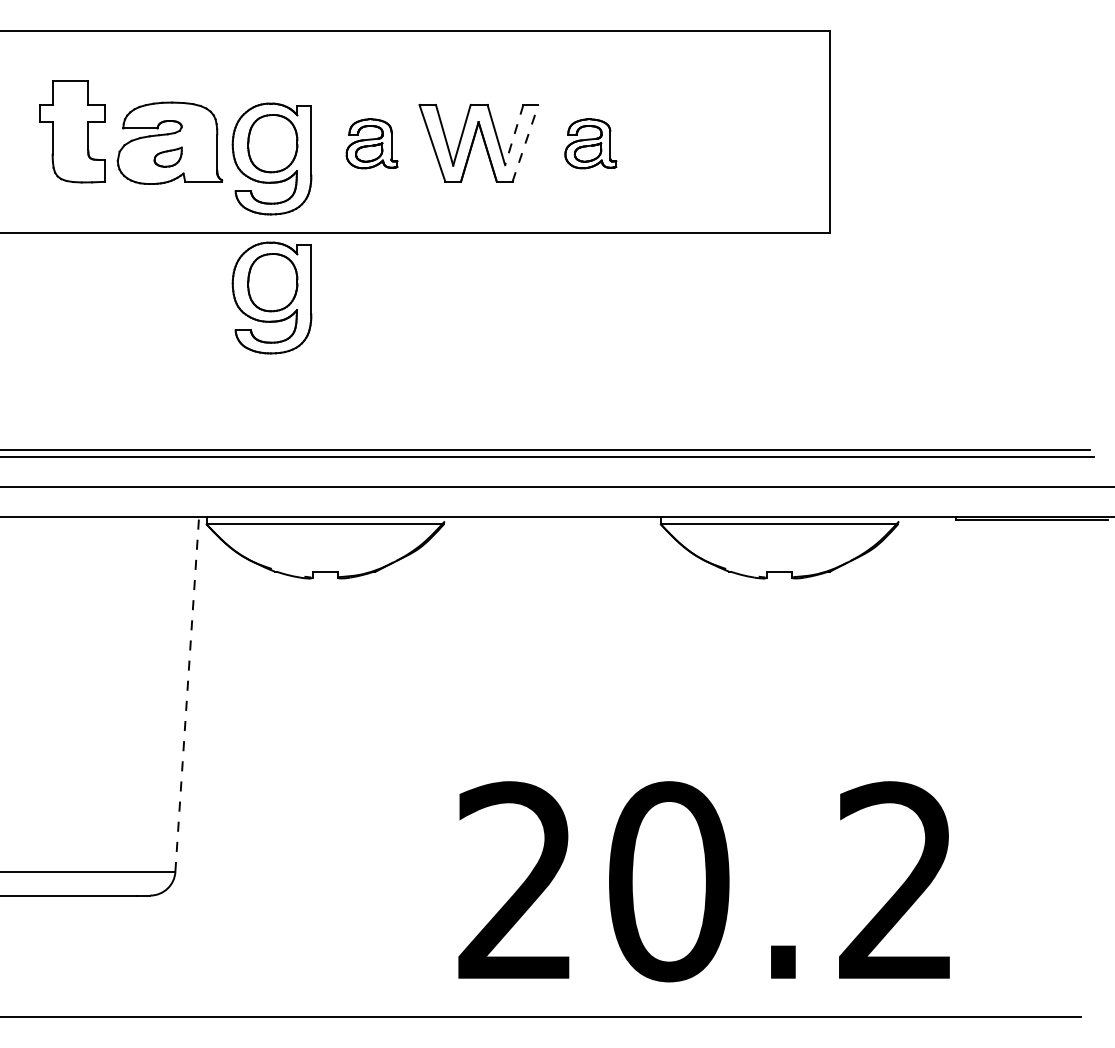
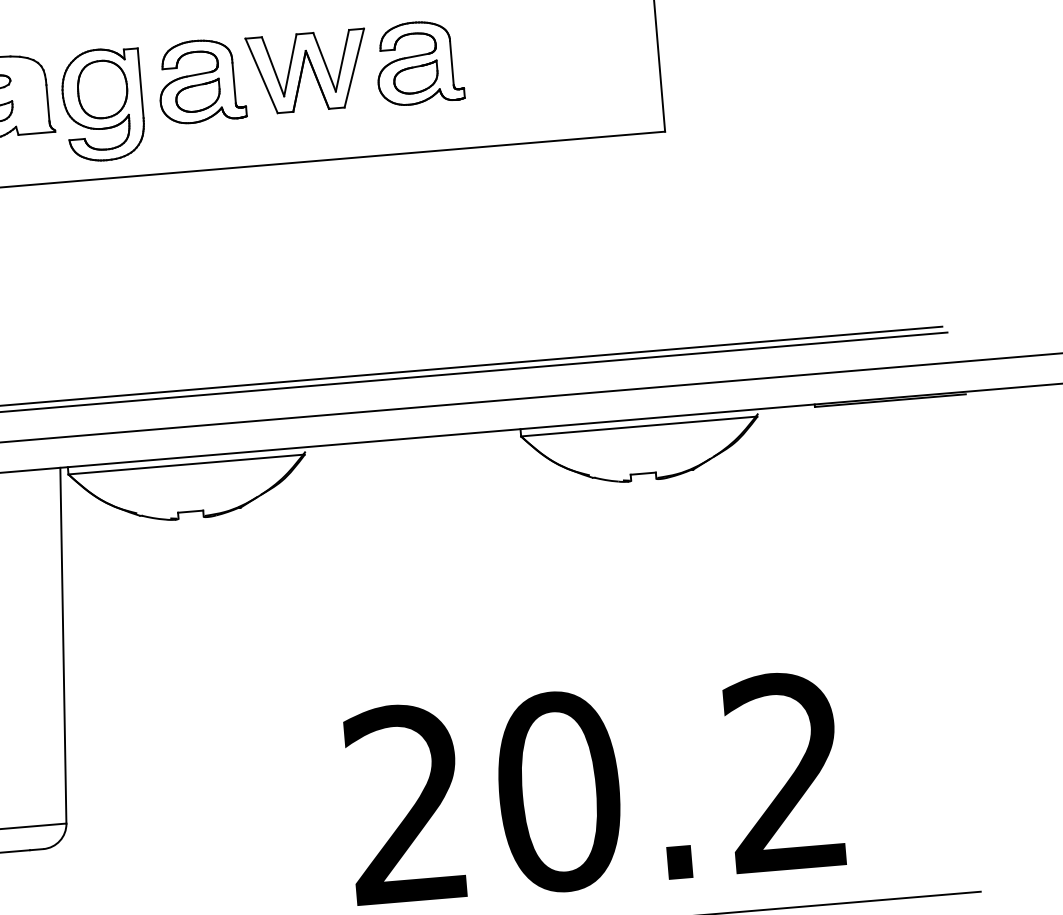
line: (514, 135) -> (342, 61), dashed -> solid
part: (371, 143) -> (200, 81), size x1.67
line: (525, 143) -> (354, 68), dashed -> solid
part: (590, 143) -> (419, 62), size x1.67
part: (271, 297) -> (114, 242), removed
line: (187, 694) -> (63, 645), dashed -> solid

